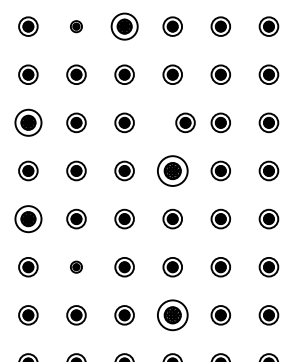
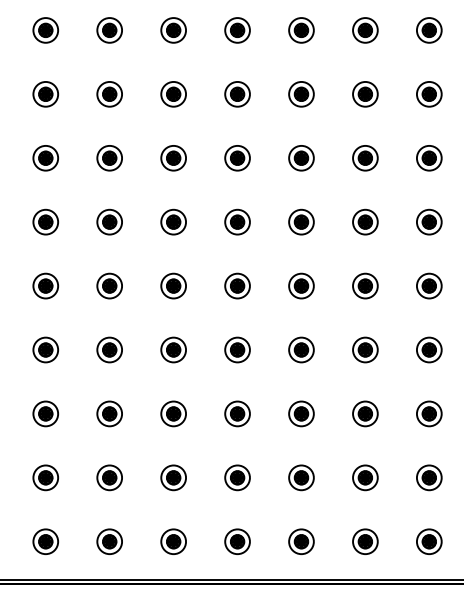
part: (76, 26) -> (109, 30), size x1.67
part: (124, 26) -> (173, 30), size x0.71
part: (28, 123) -> (45, 158), size x0.71
part: (185, 123) -> (237, 158), moved
part: (172, 170) -> (237, 221), size x0.62
part: (28, 218) -> (45, 285), size x0.71
part: (76, 266) -> (109, 349), size x1.67
part: (172, 315) -> (237, 413), size x0.62

